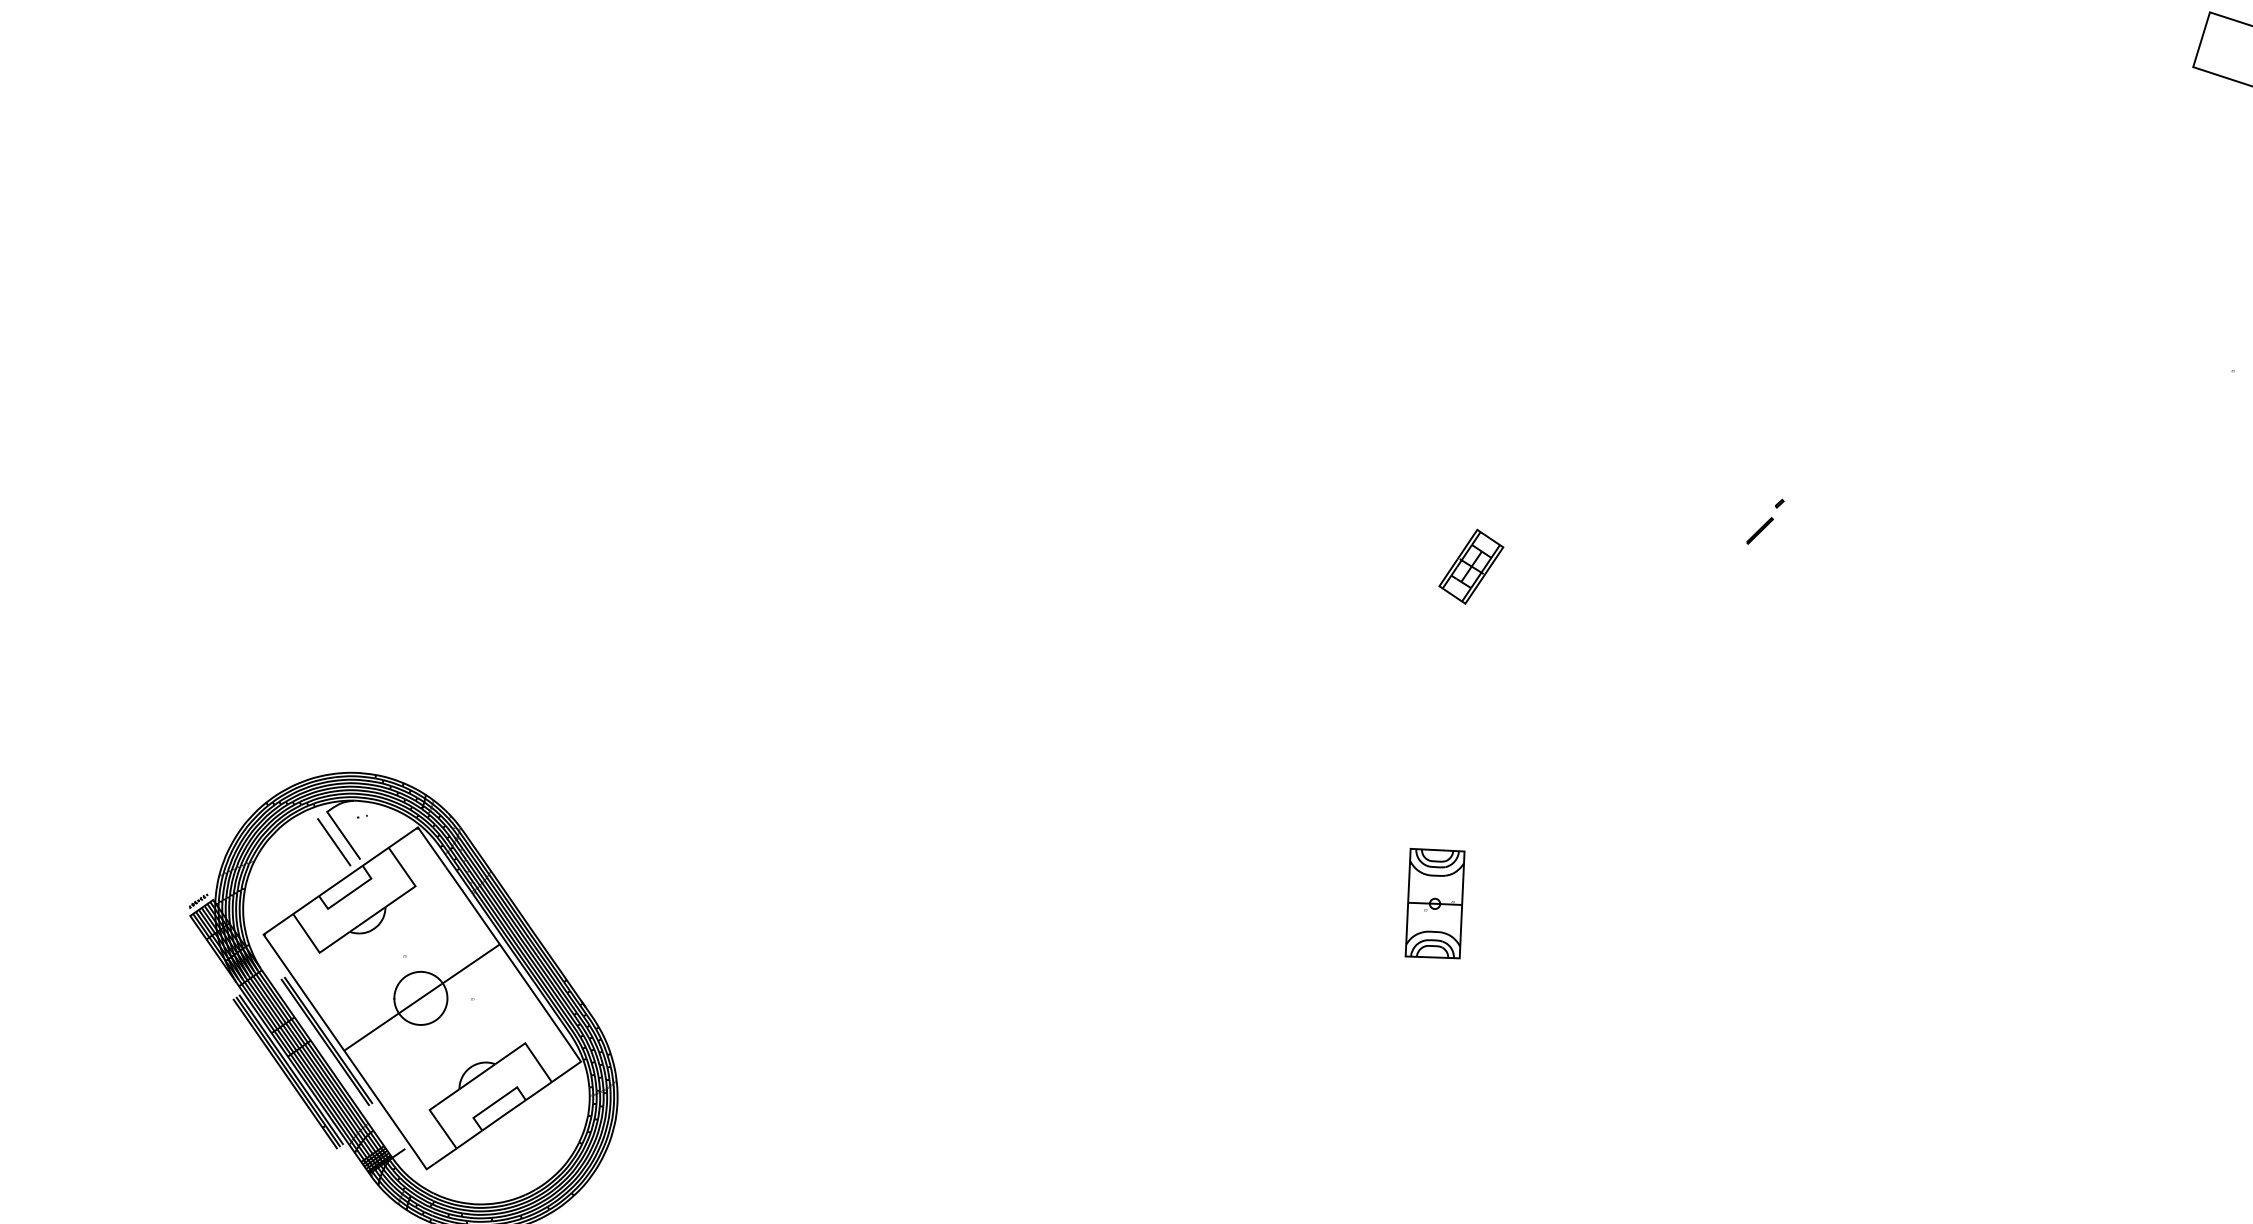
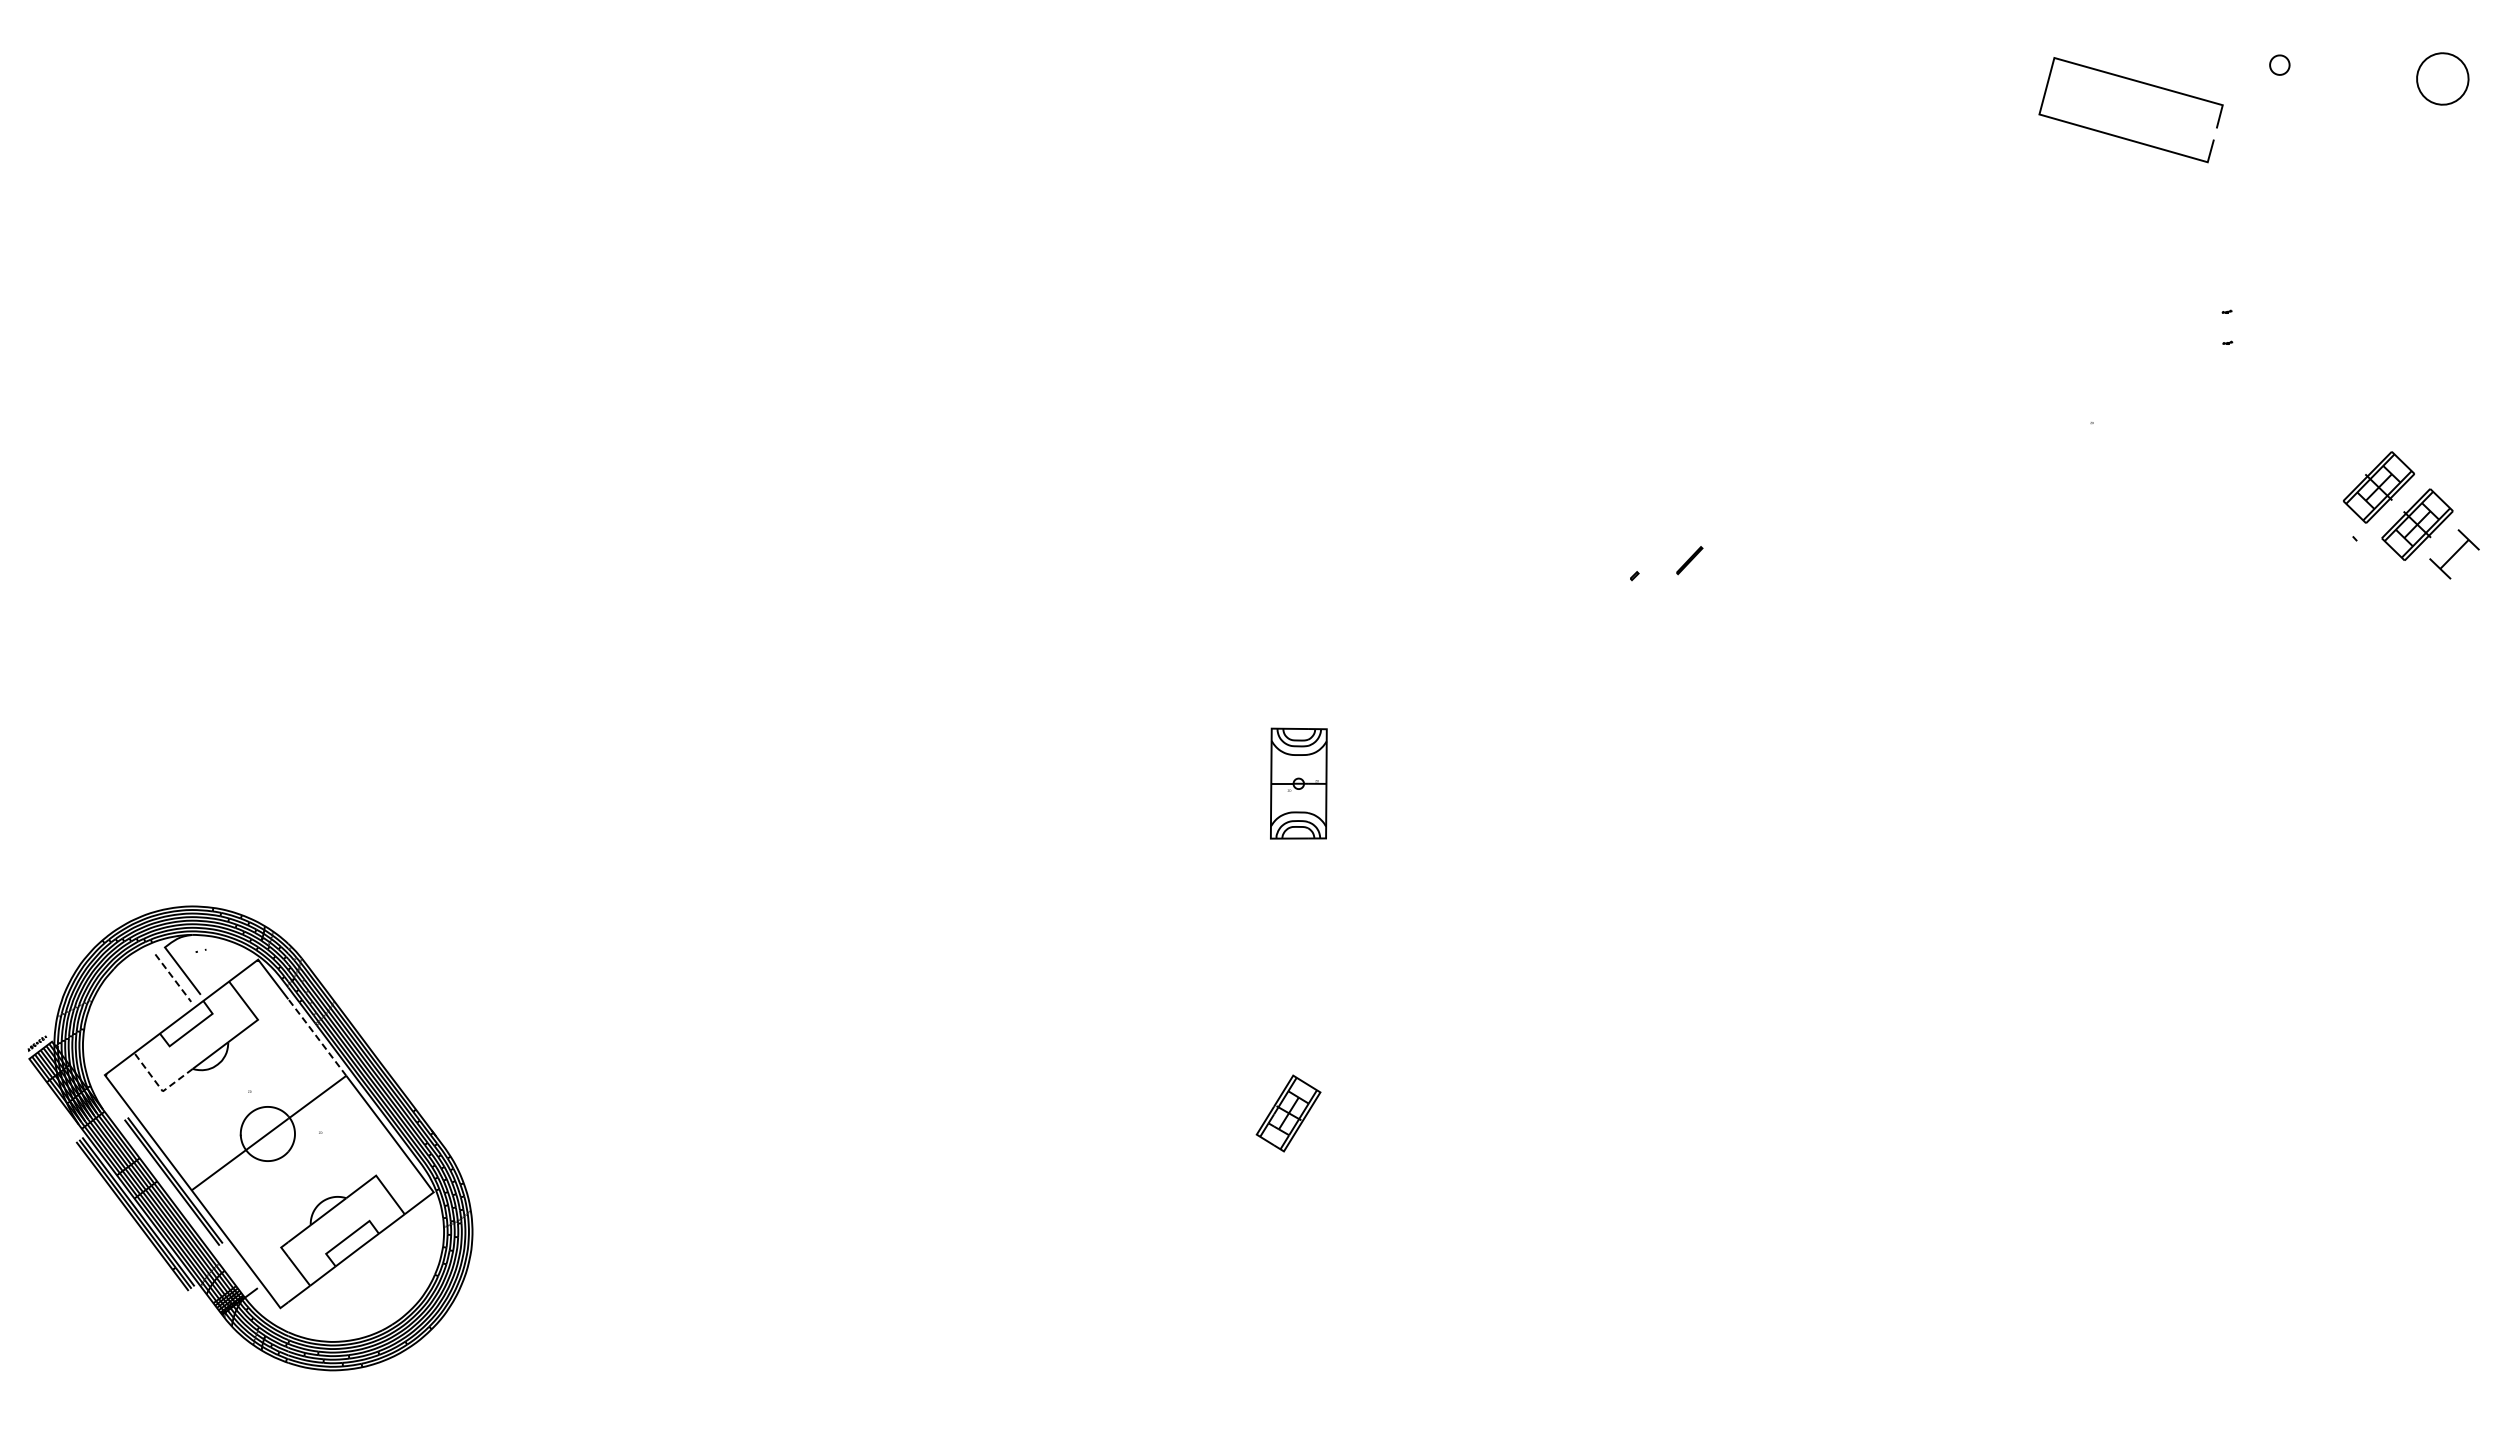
part: (1759, 530) -> (1689, 560), moved
part: (1471, 566) -> (1288, 1113), moved
line: (334, 842) -> (173, 978), solid -> dashed
part: (1434, 903) -> (1298, 783), moved
line: (473, 905) -> (317, 1037), solid -> dashed
line: (316, 948) -> (159, 1087), solid -> dashed

